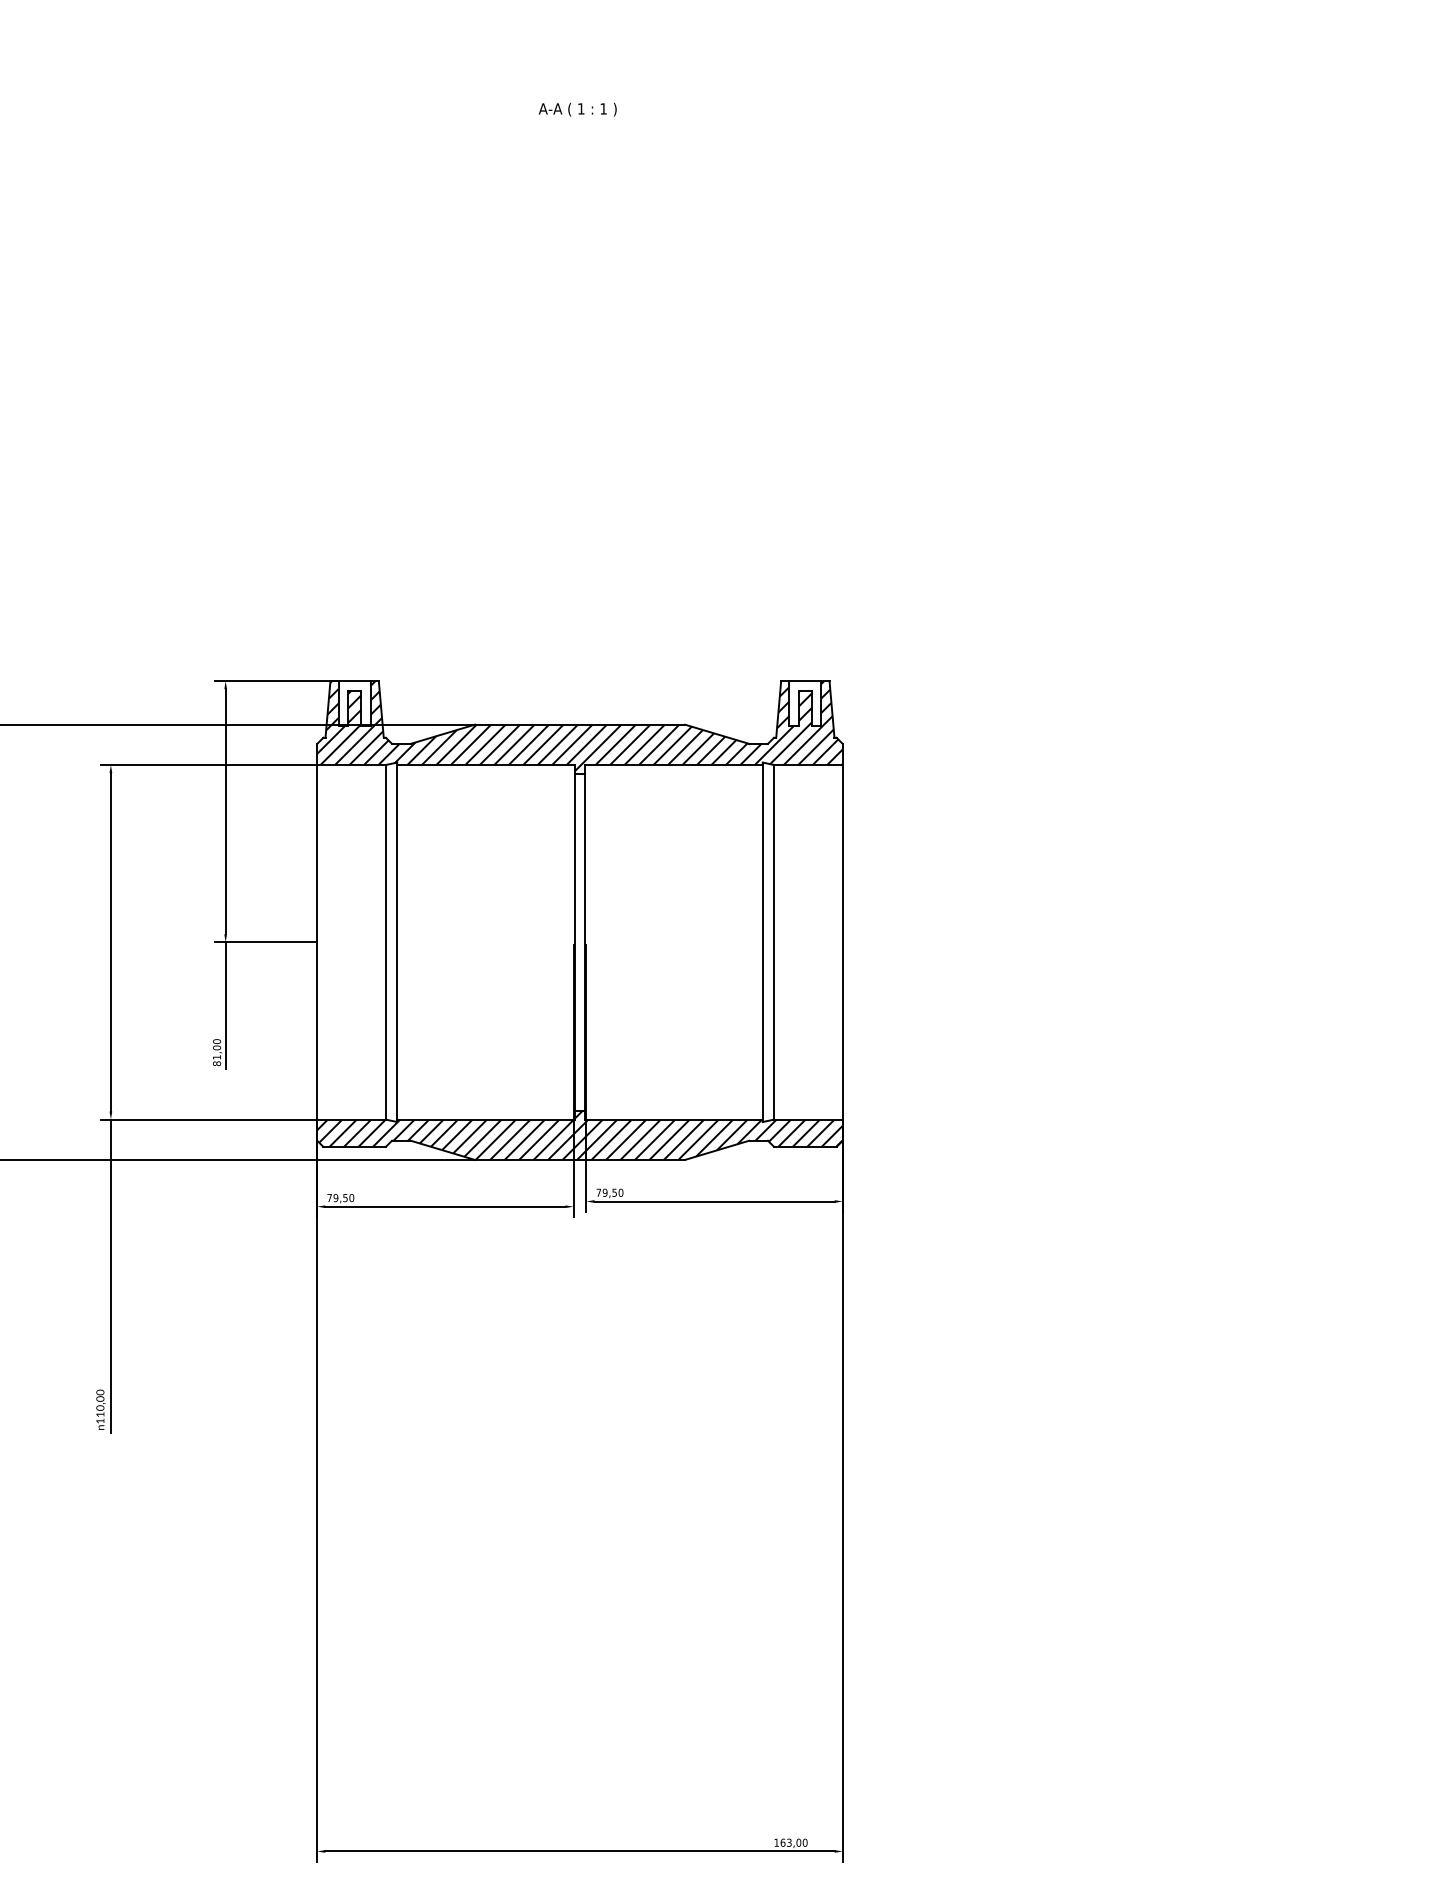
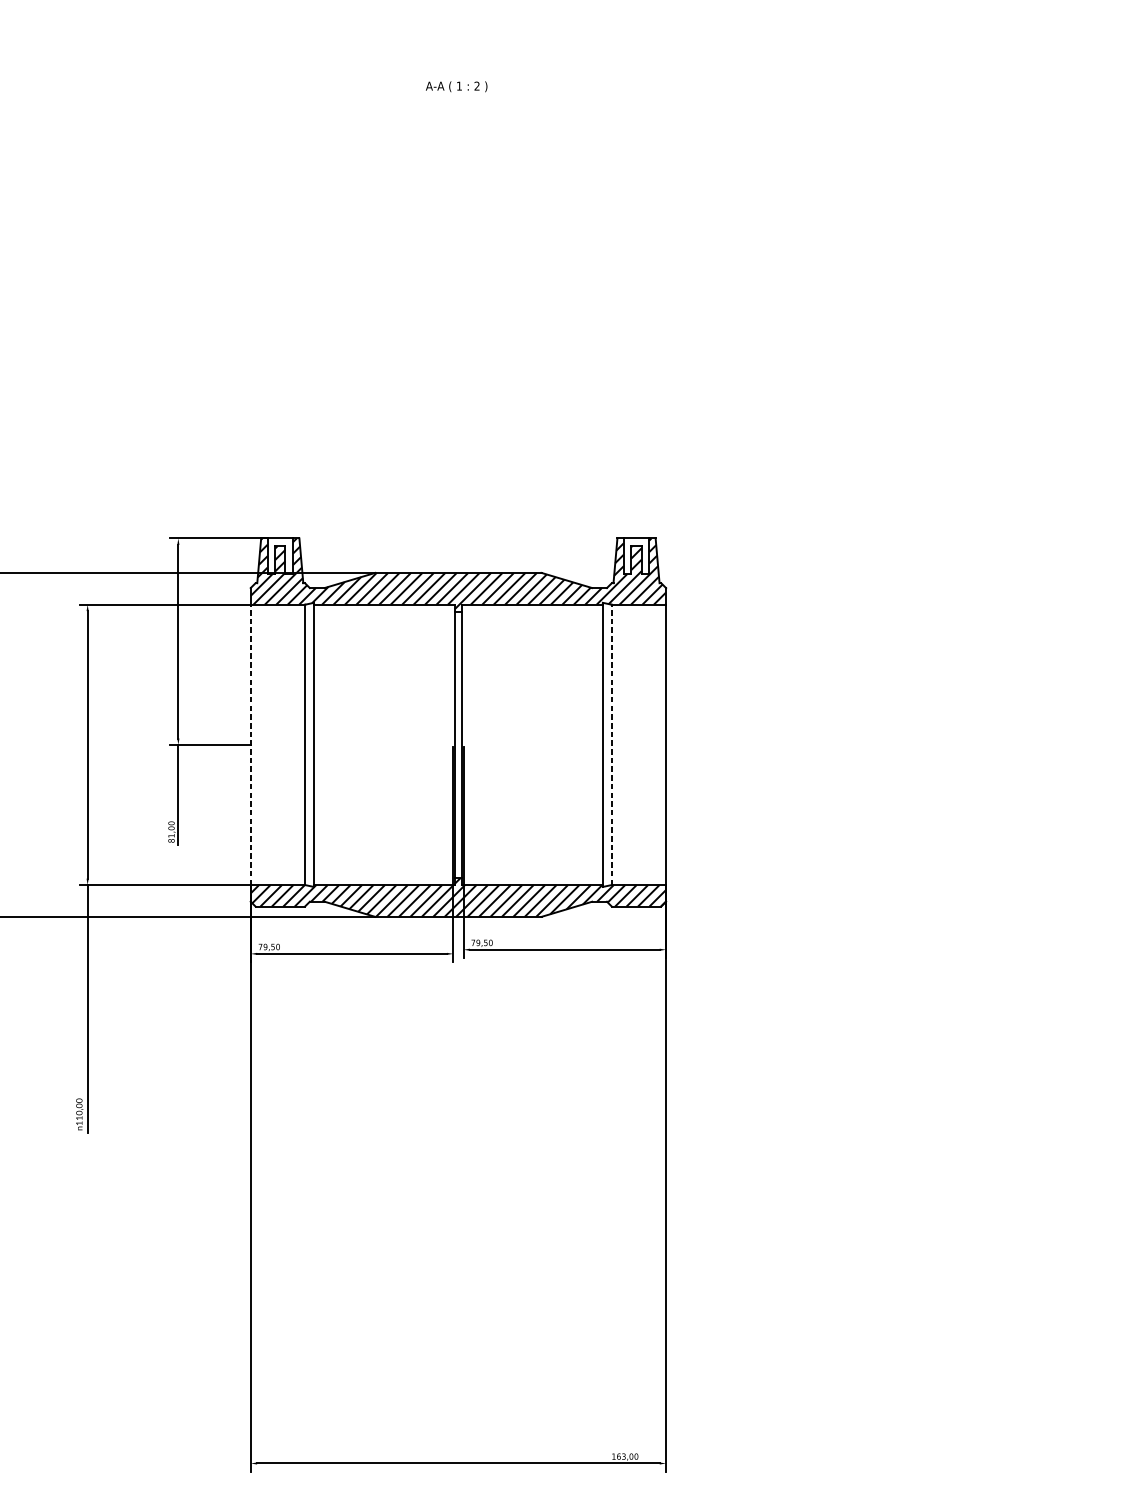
text: (603, 108) -> (476, 85), 1 -> 2
line: (317, 941) -> (250, 744), solid -> dashed
line: (774, 941) -> (612, 744), solid -> dashed

